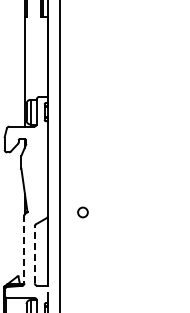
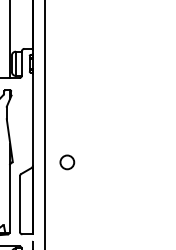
circle: (82, 212) -> (66, 162), size x1.43
line: (24, 249) -> (9, 198), dashed -> solid
line: (34, 254) -> (19, 203), dashed -> solid

